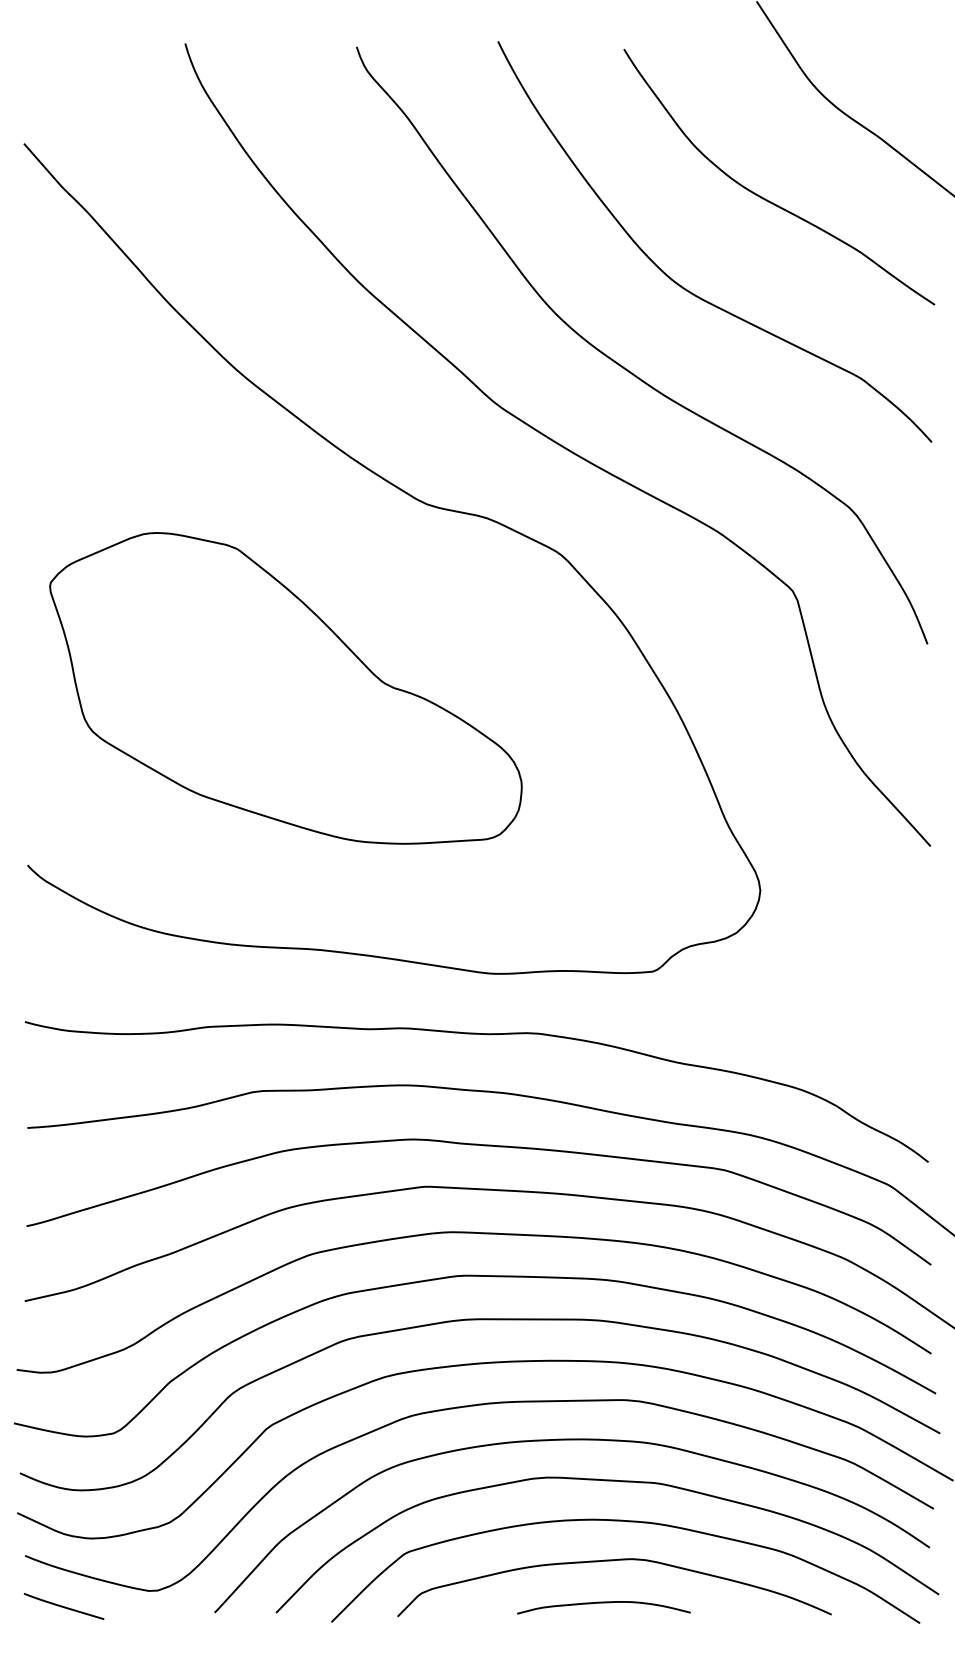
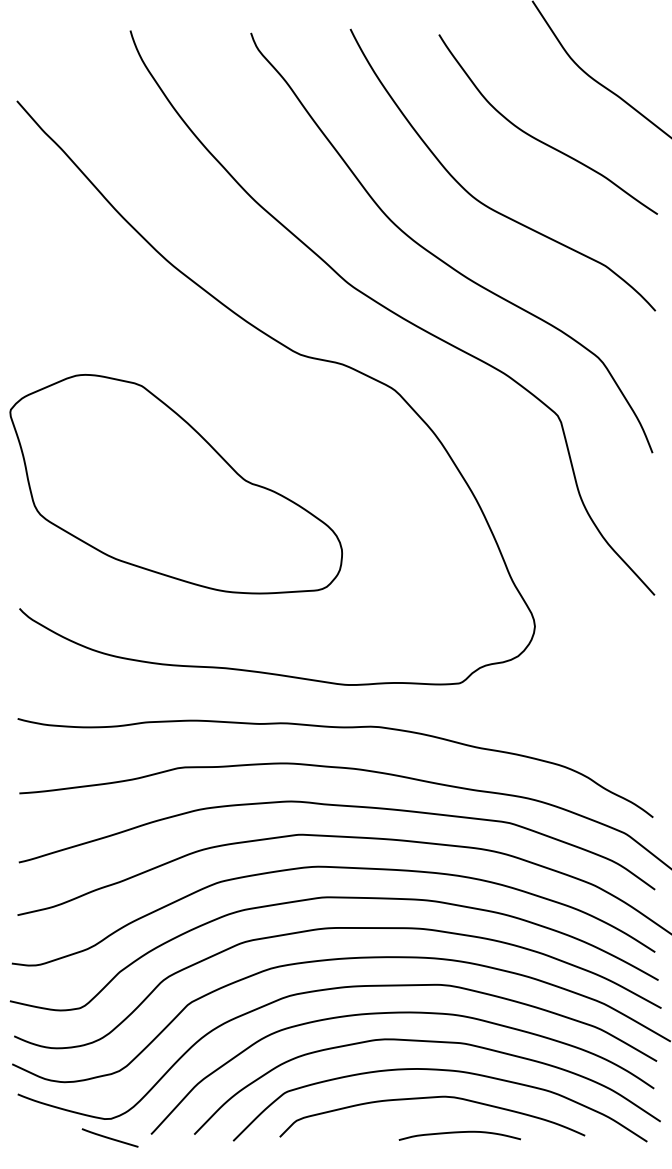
part: (284, 688) -> (175, 484), moved
curve: (603, 1604) -> (459, 1133), moved
line: (63, 1605) -> (109, 1137), moved

